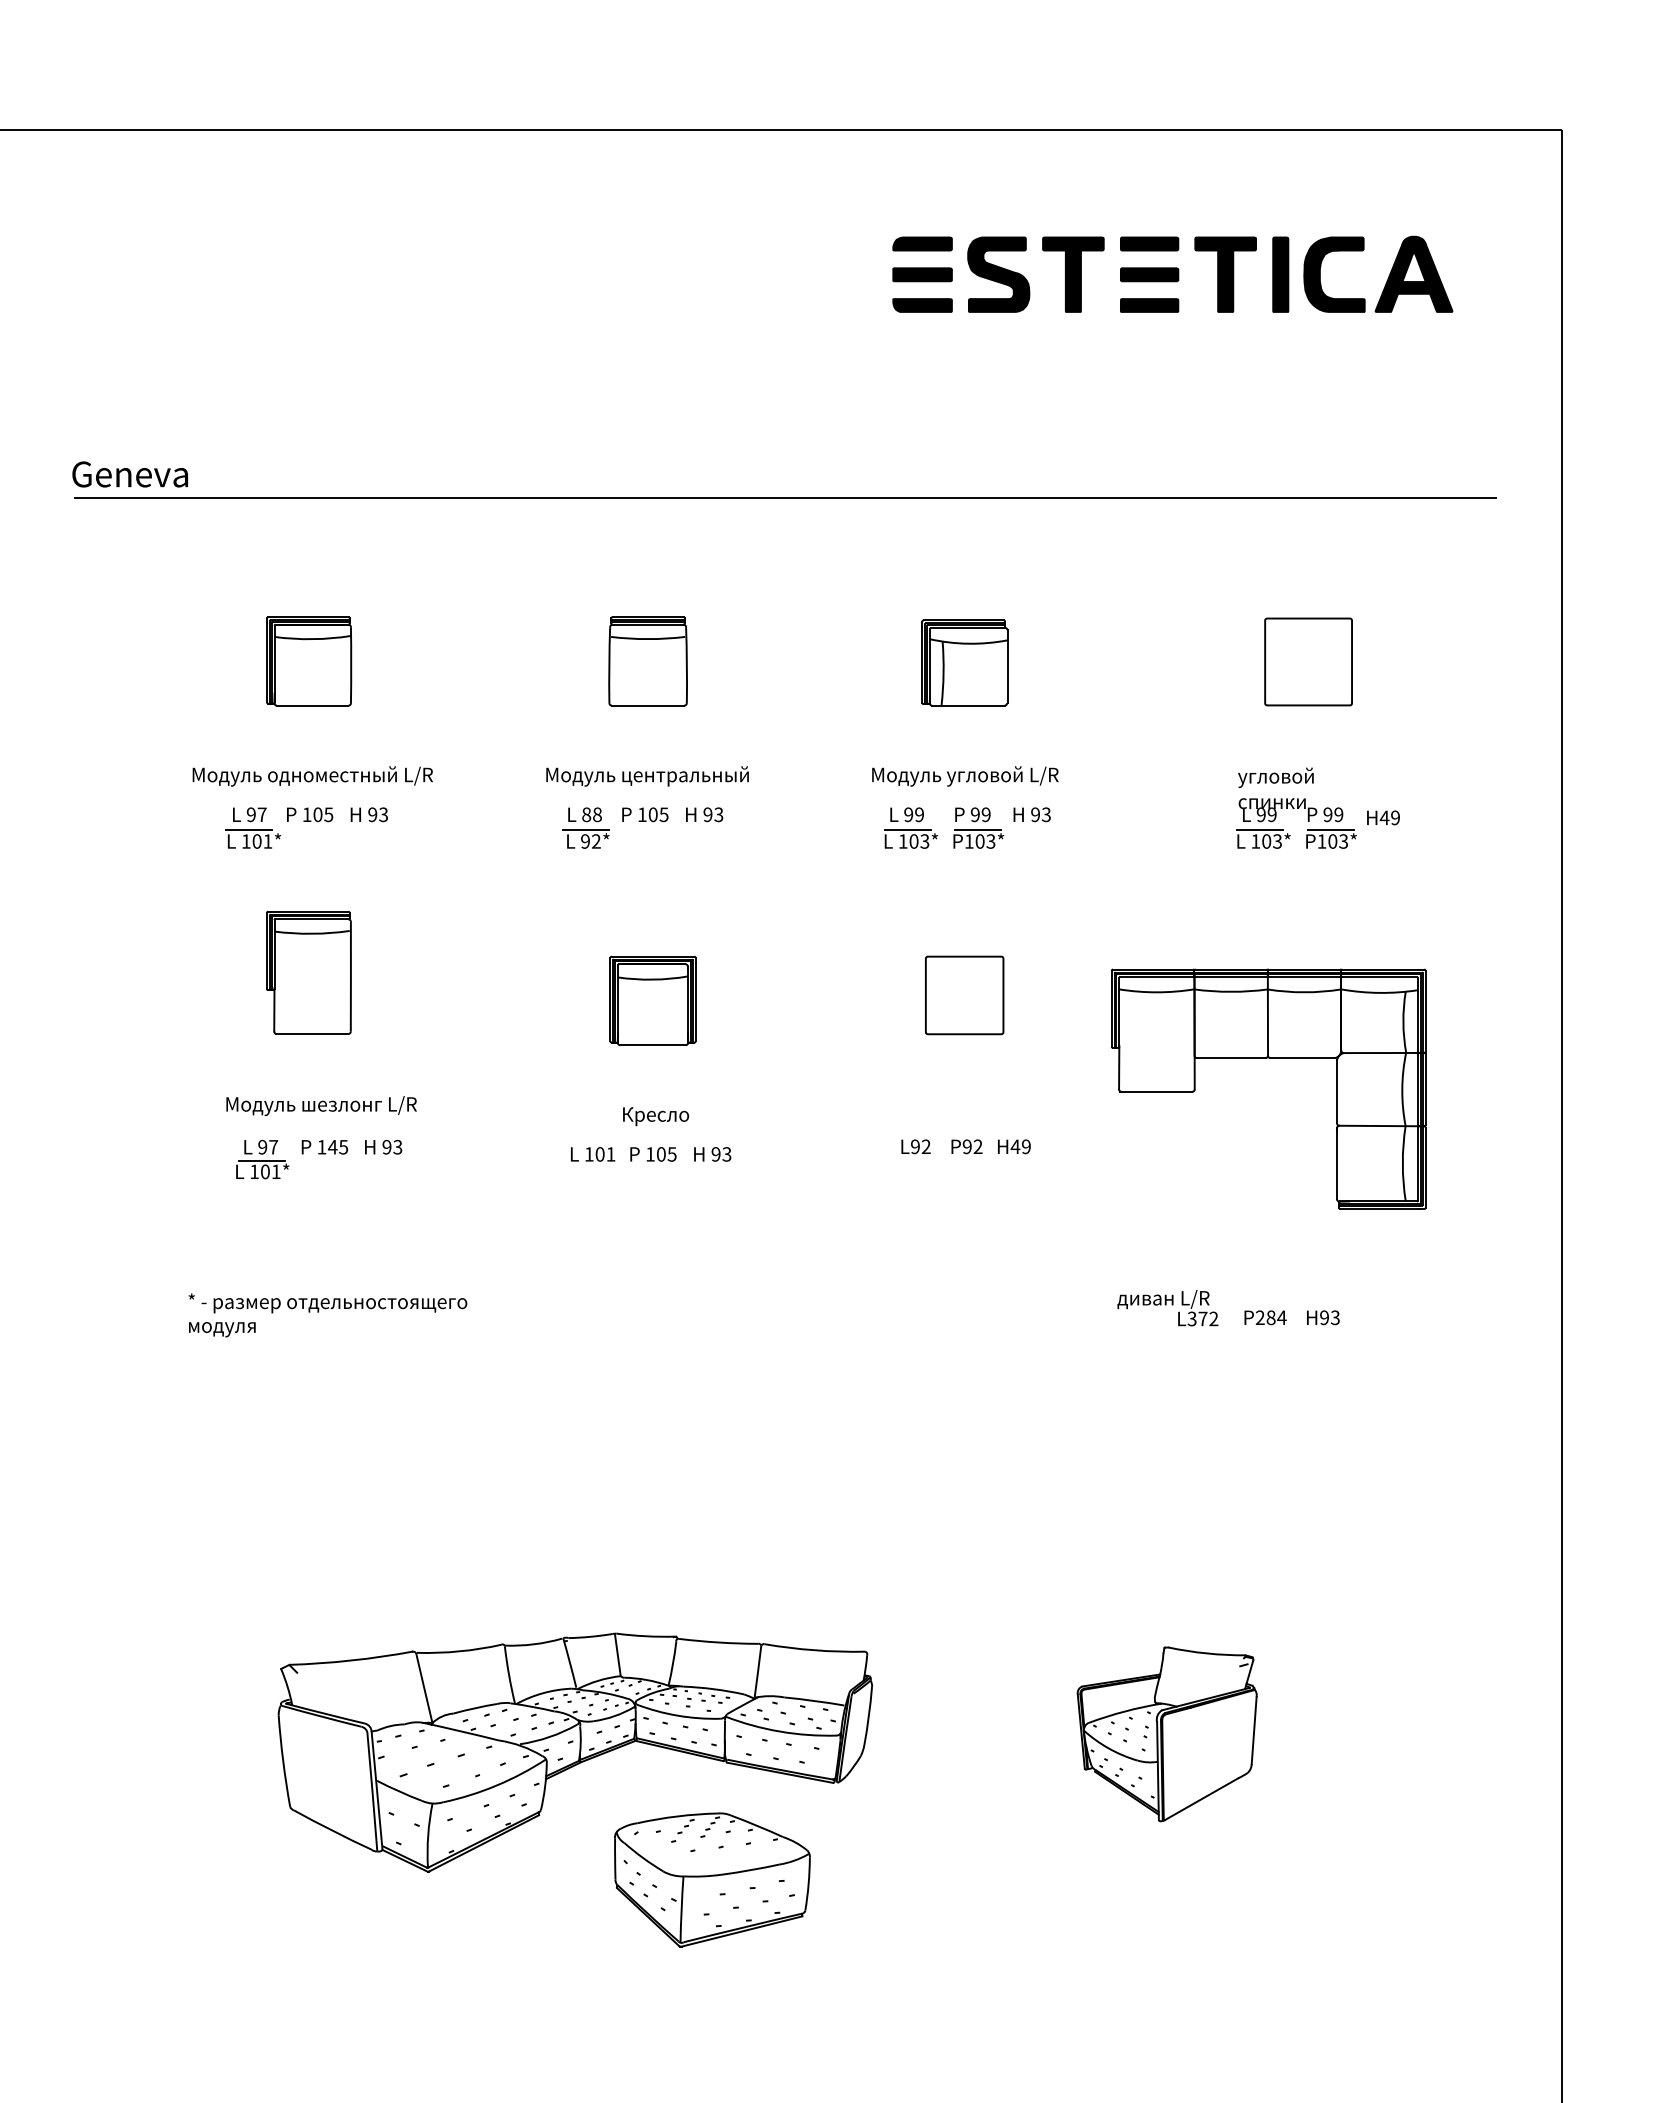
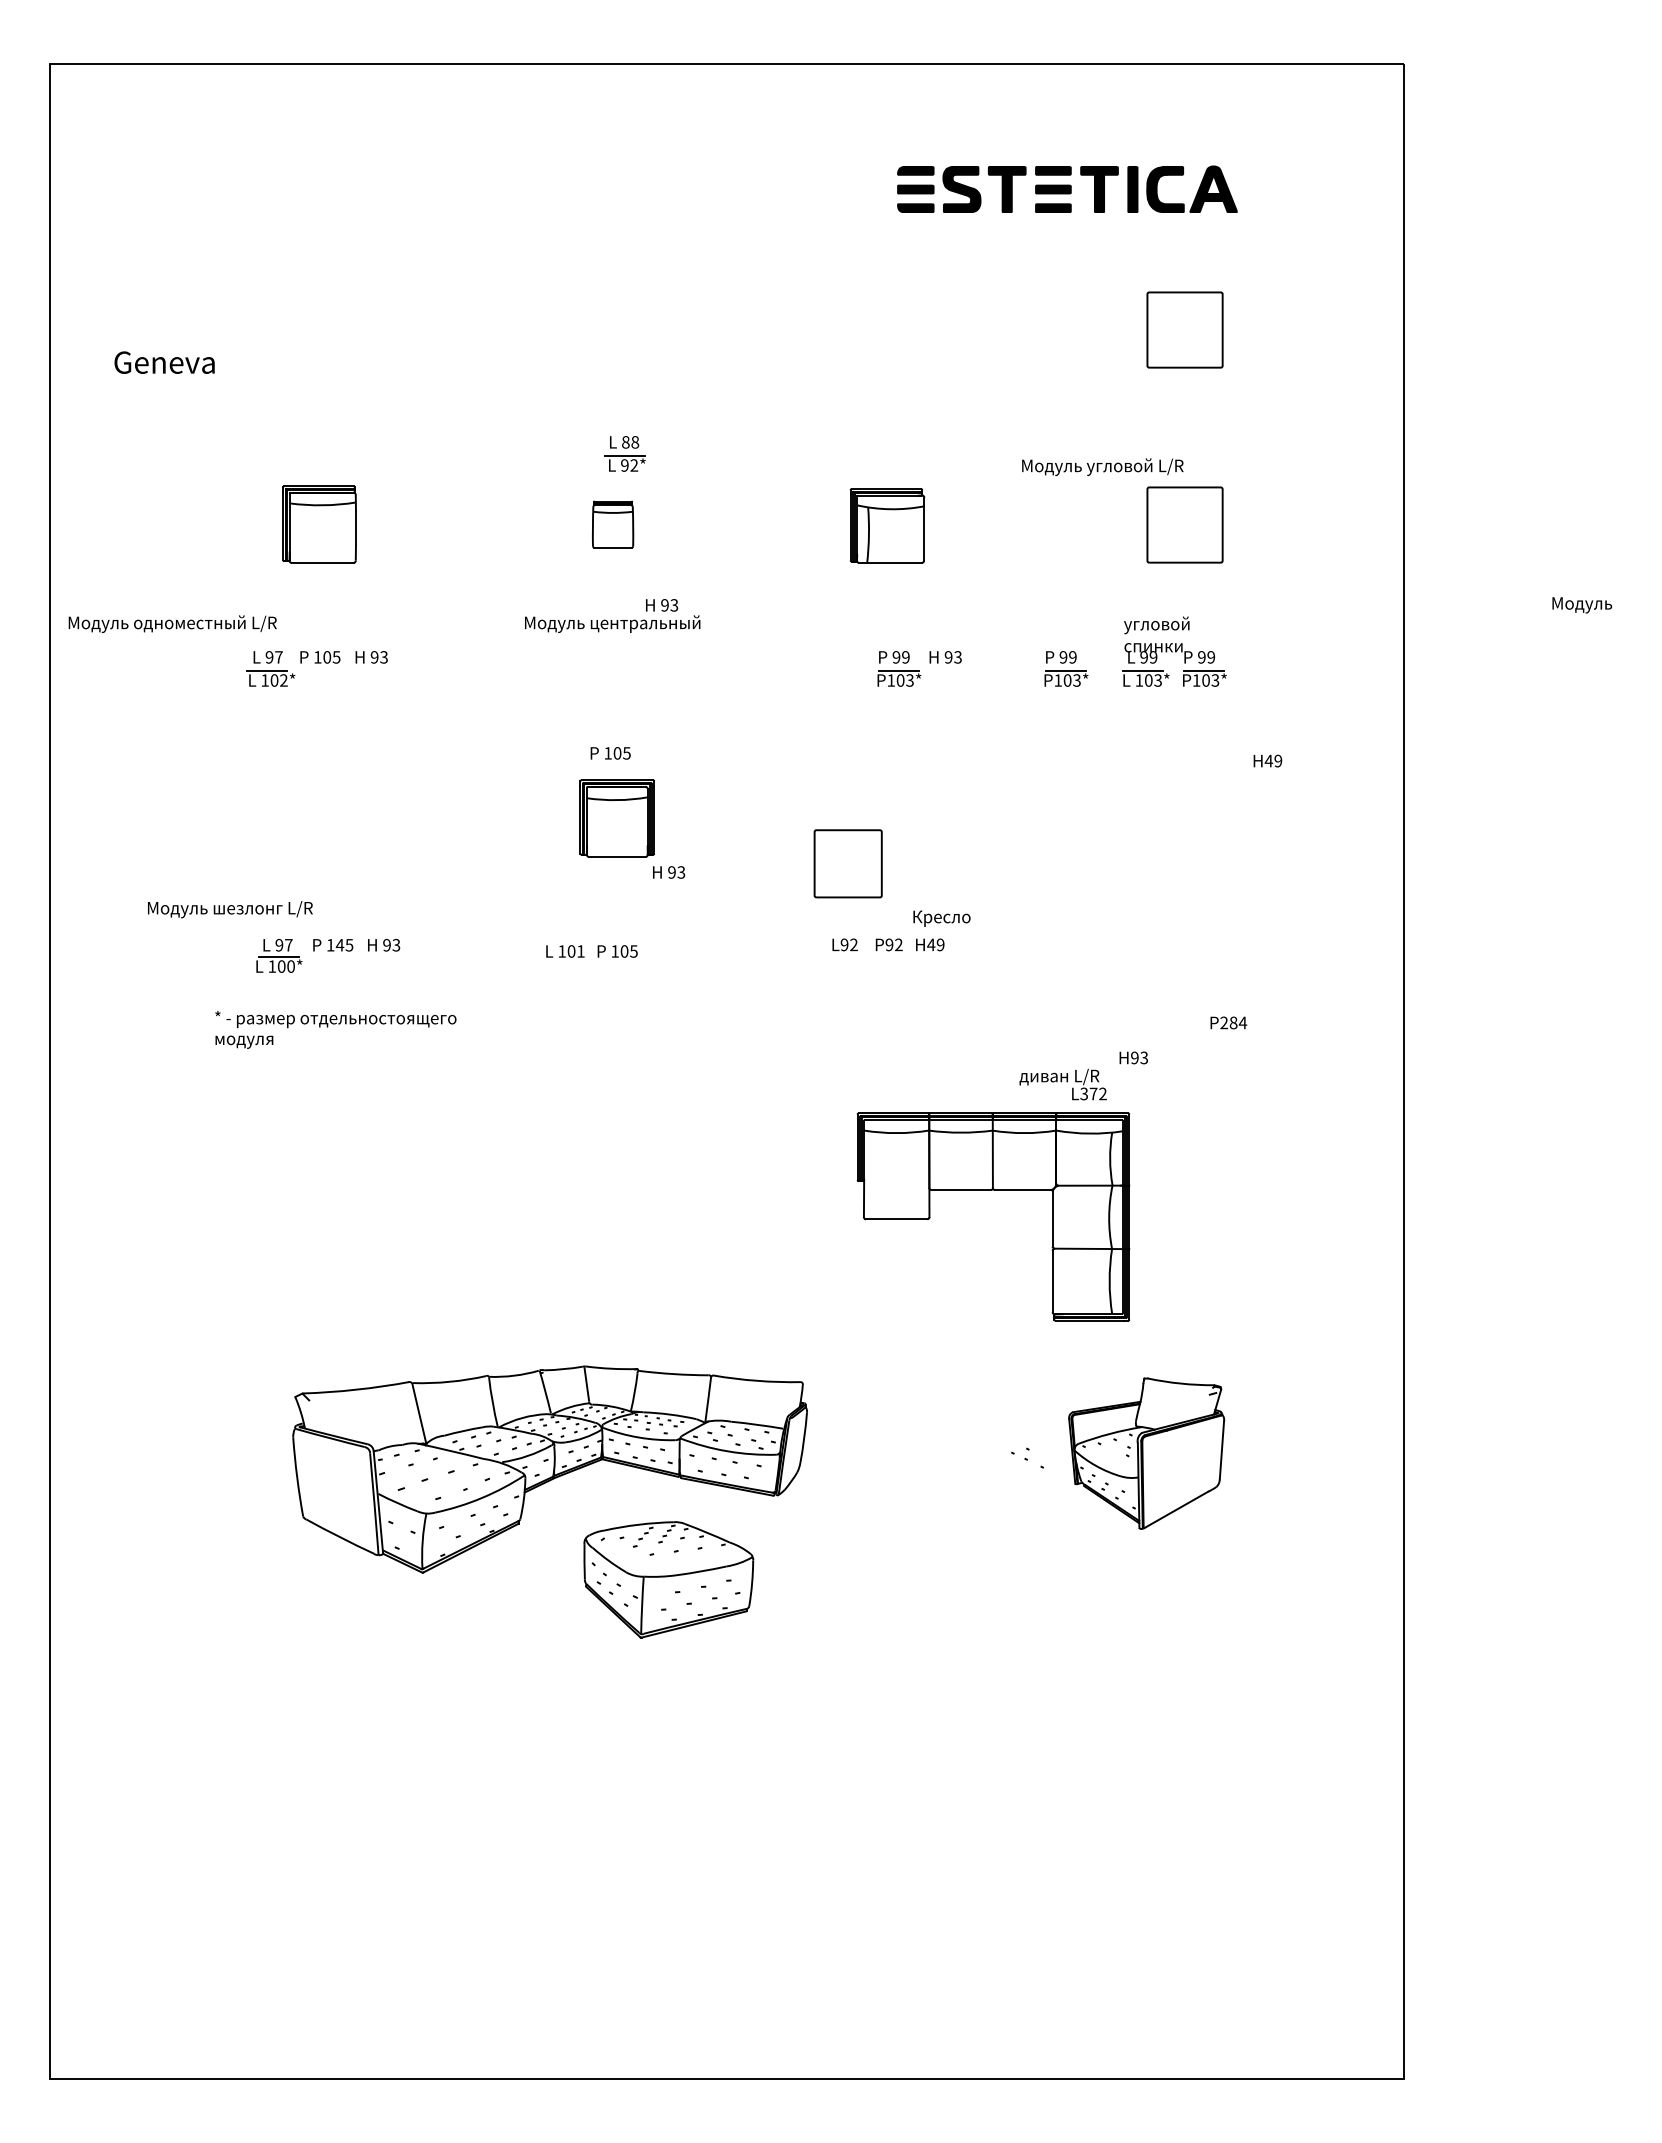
part: (1172, 273) -> (1067, 188), size x0.7
part: (1307, 436) -> (1184, 329), added
line: (784, 498) -> (731, 383), removed
part: (647, 661) -> (612, 524), size x0.6
text: (312, 775) -> (172, 623), moved
text: (964, 775) -> (1102, 466), moved
text: (645, 814) -> (610, 753), moved
text: (705, 814) -> (662, 605), moved
text: (1383, 817) -> (1267, 760), moved
part: (585, 827) -> (624, 453), moved
part: (910, 827) -> (840, 668), removed
part: (1171, 827) -> (1066, 668), added
text: (267, 841) -> (283, 680), 101* -> 102*
part: (309, 971) -> (319, 793), removed
part: (963, 995) -> (847, 863), moved
part: (1268, 1058) -> (993, 1190), moved
text: (321, 1105) -> (230, 909), moved
text: (655, 1116) -> (941, 918), moved
text: (713, 1154) -> (669, 872), moved
text: (275, 1171) -> (290, 966), 101* -> 100*
text: (327, 1314) -> (335, 1029), moved
text: (1265, 1317) -> (1228, 1022), moved
text: (1322, 1317) -> (1133, 1057), moved
part: (1167, 1734) -> (1146, 1453), moved

